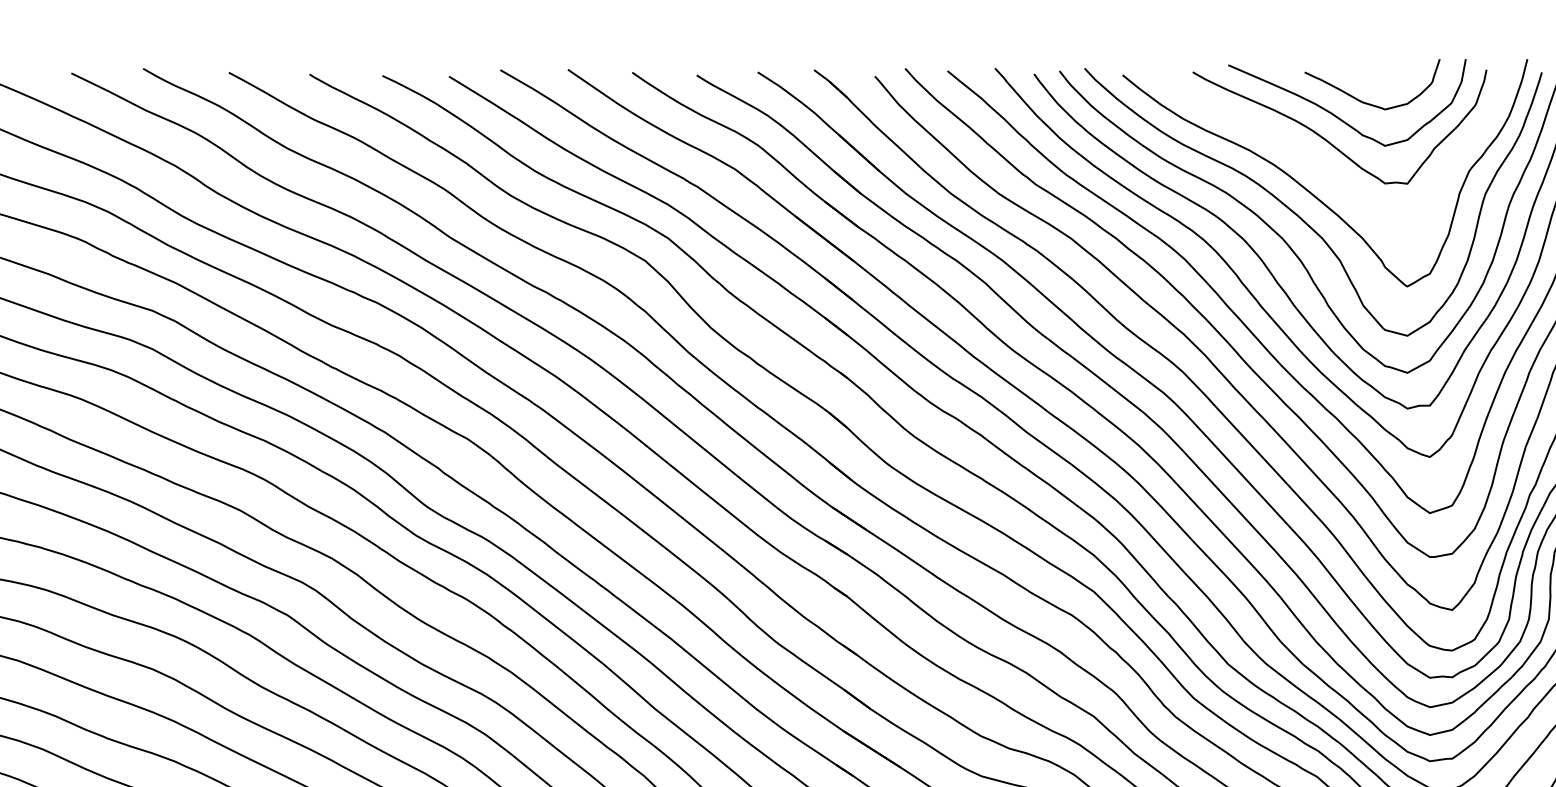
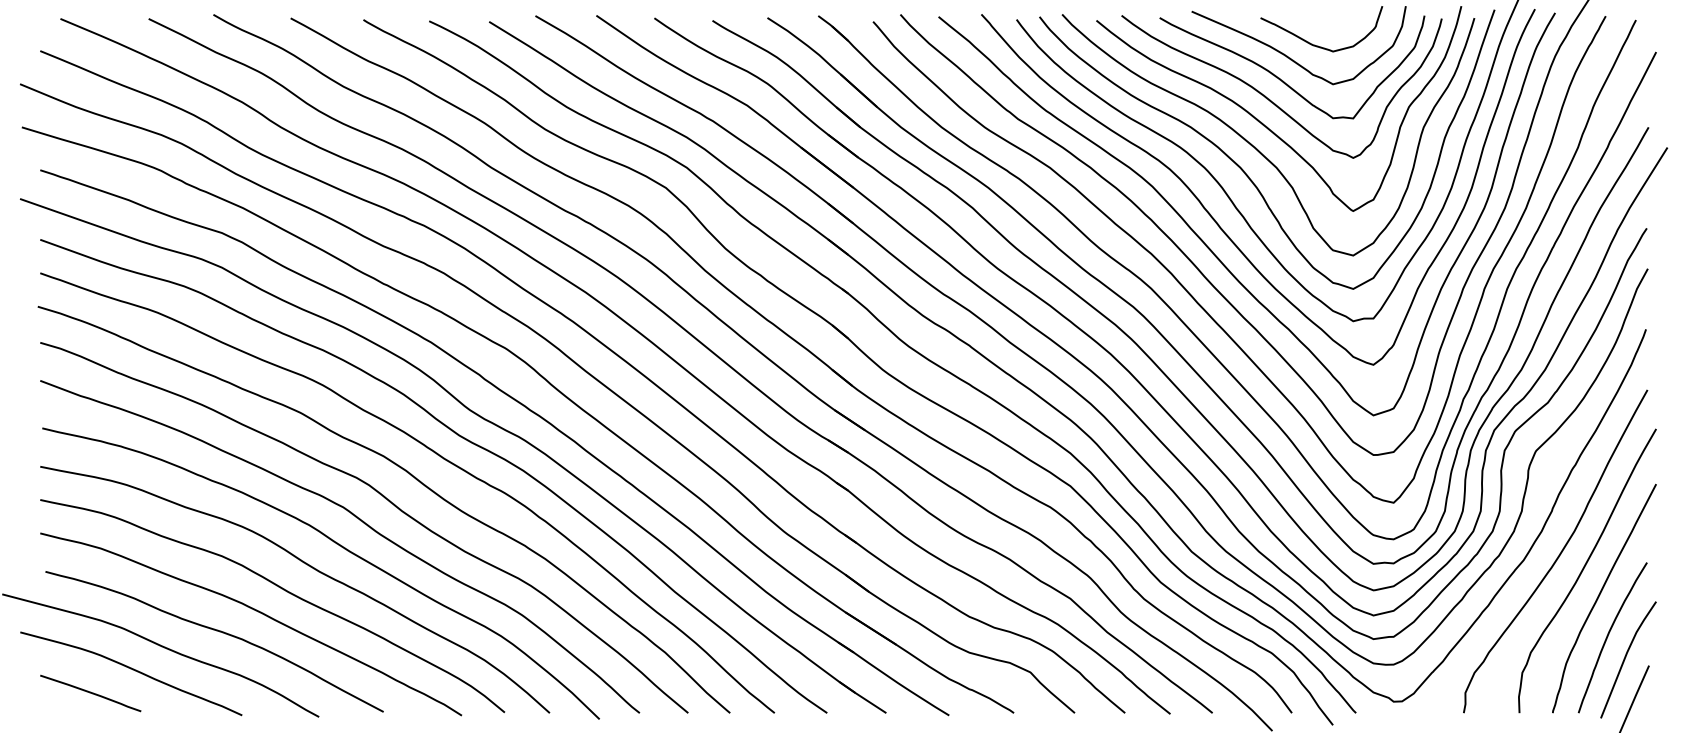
curve: (1315, 162) -> (1270, 99), added

